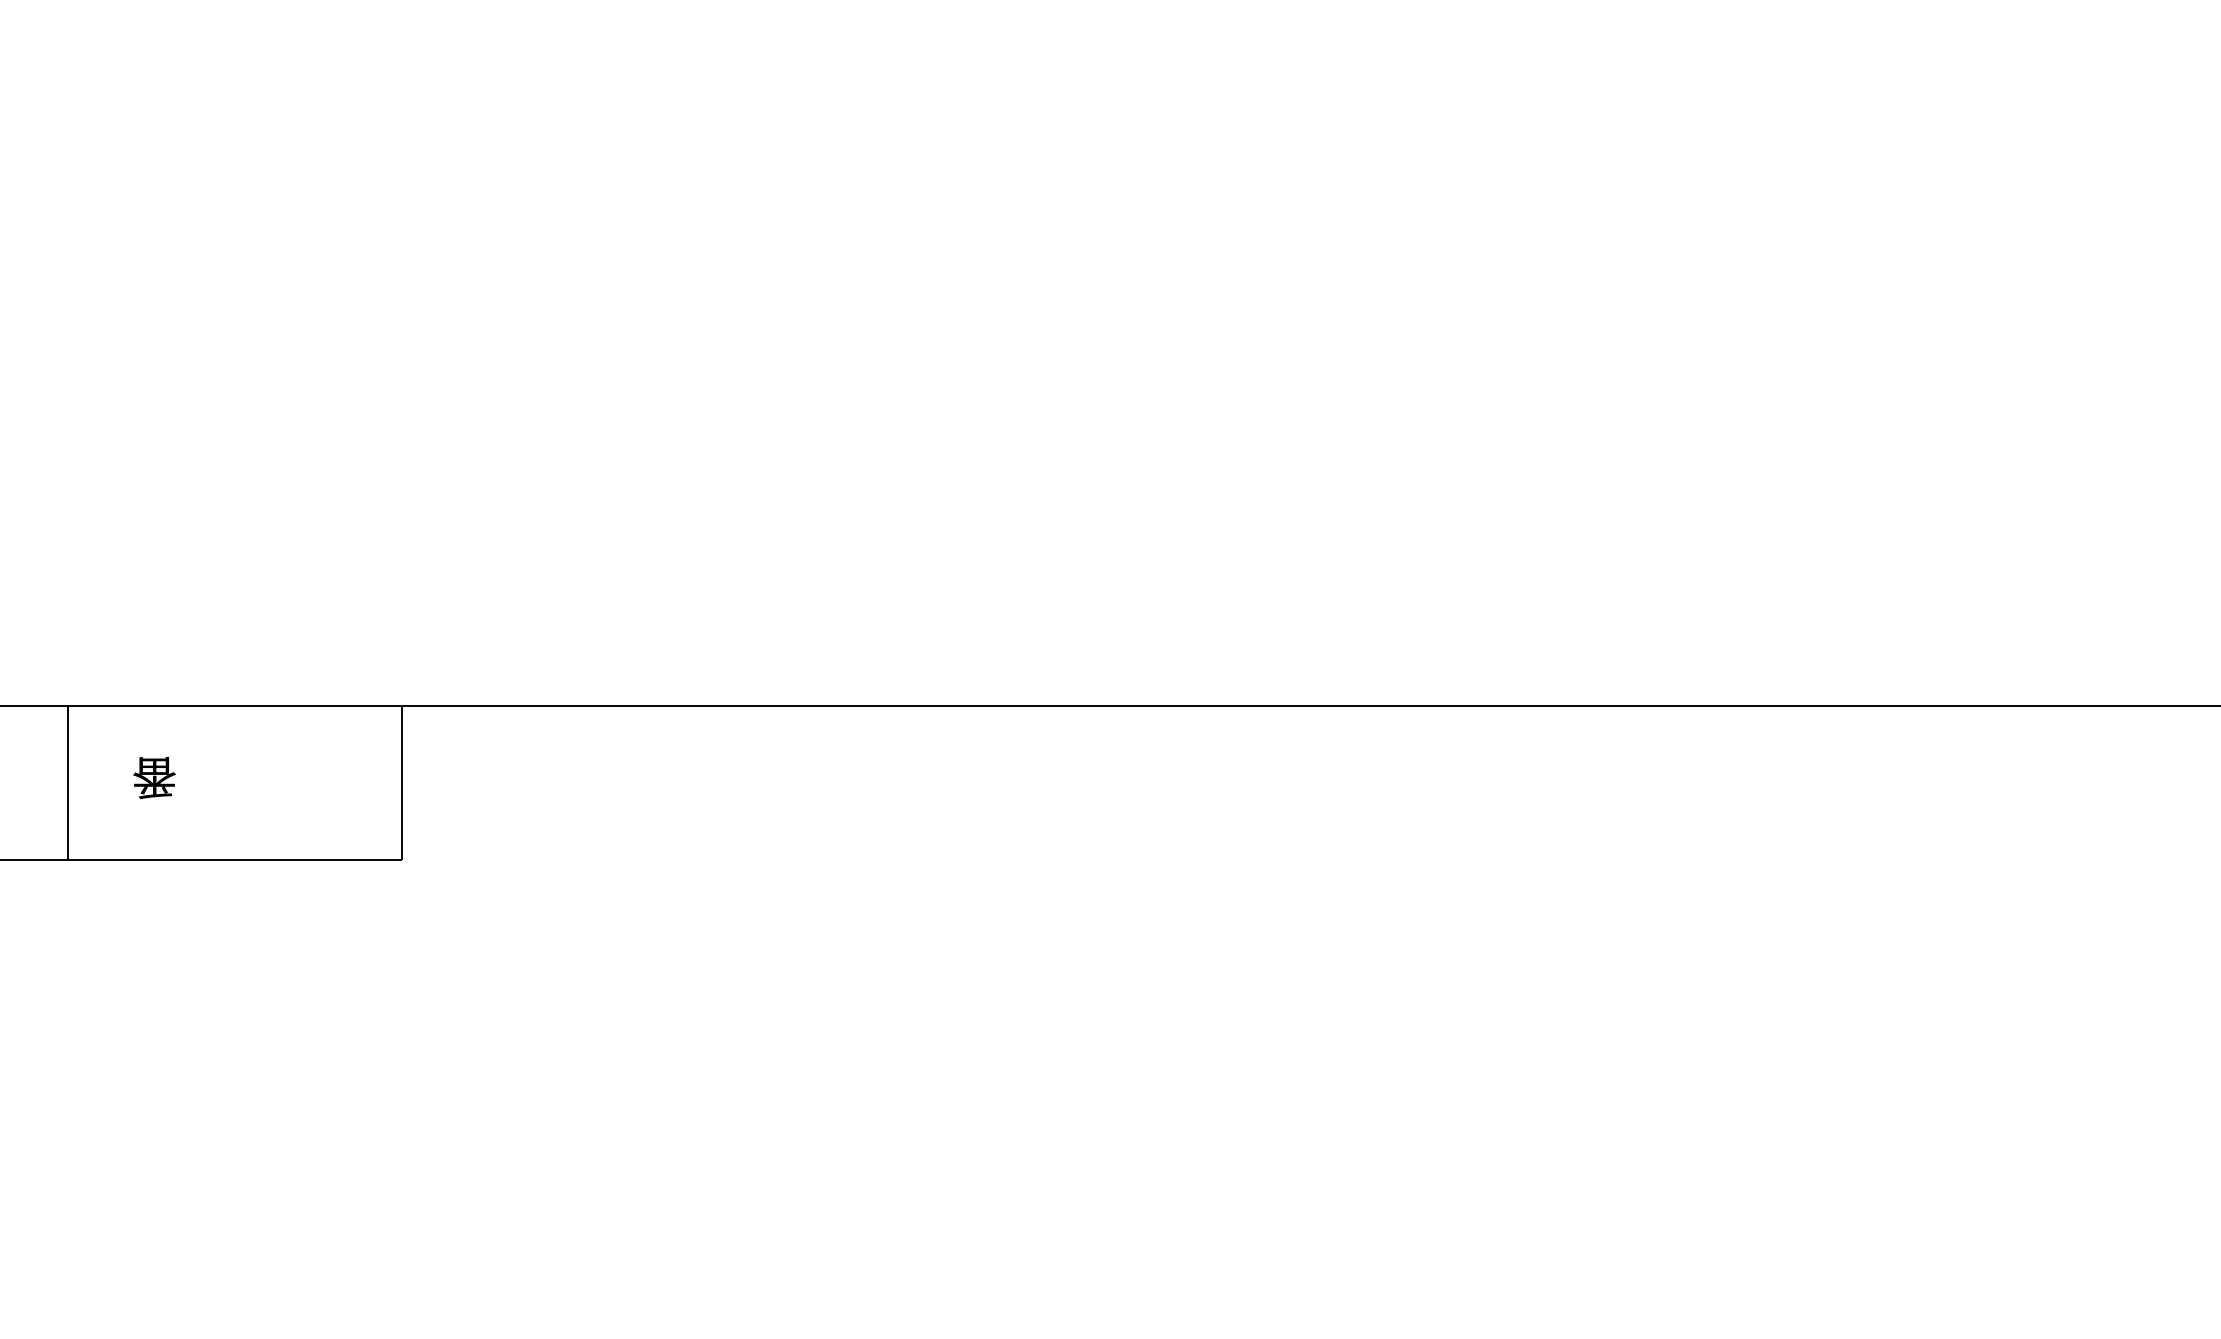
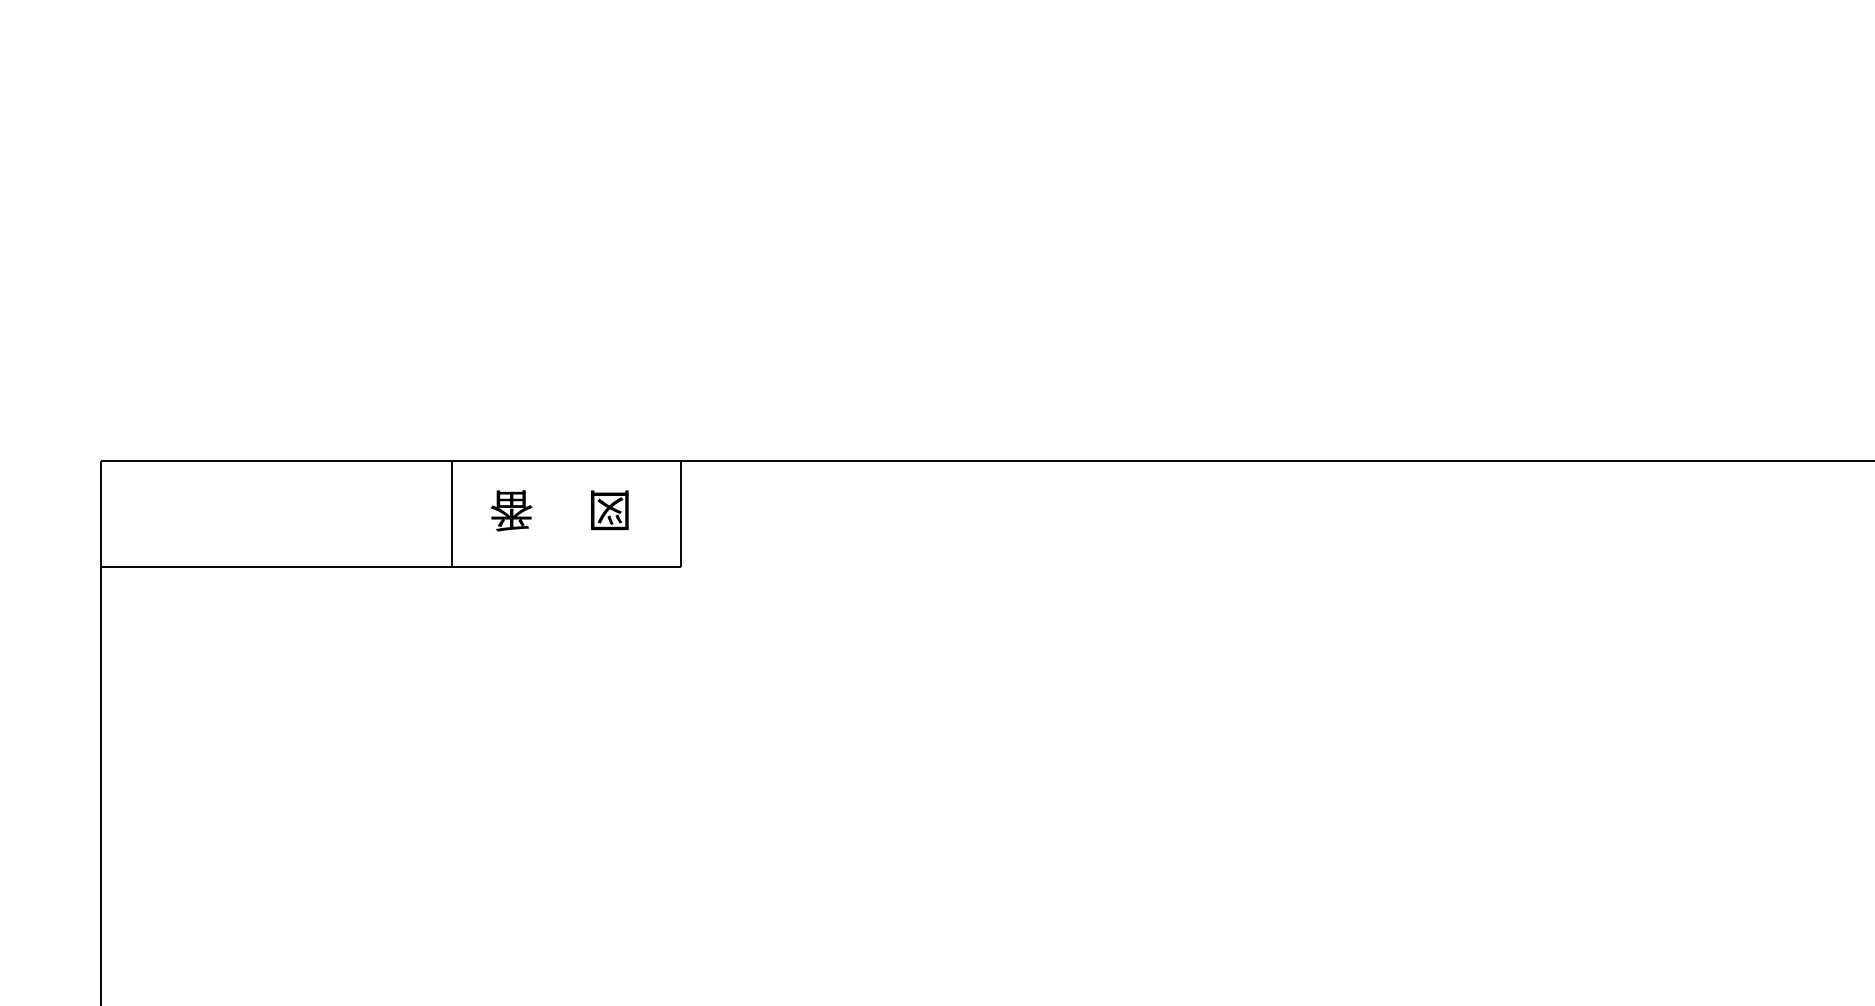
part: (154, 777) -> (511, 510), size x1.43
part: (297, 777) -> (609, 510), added

